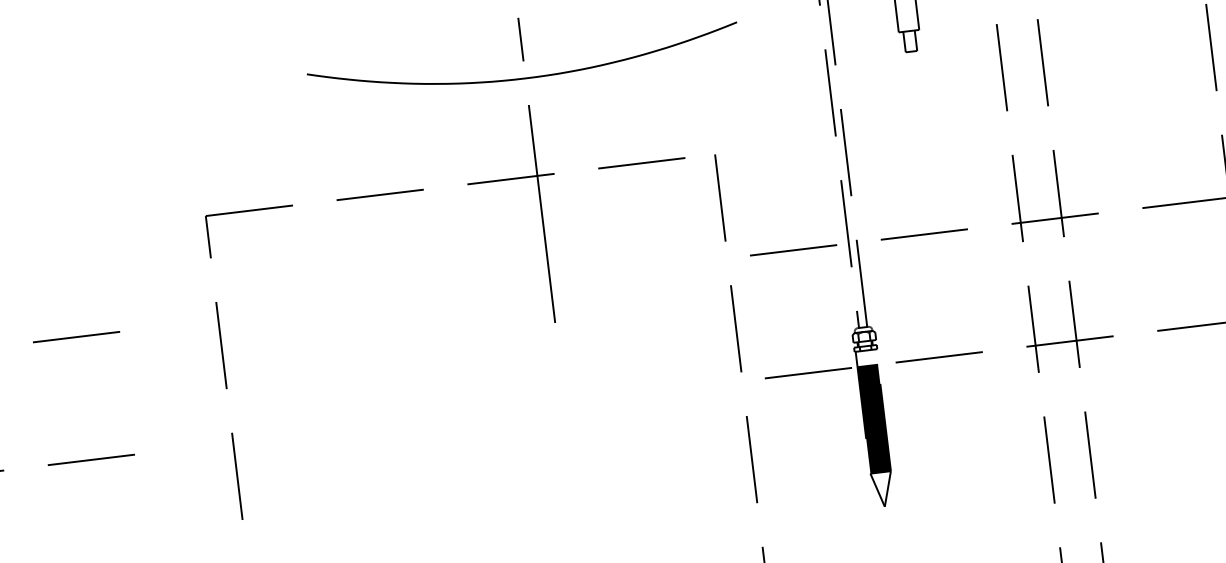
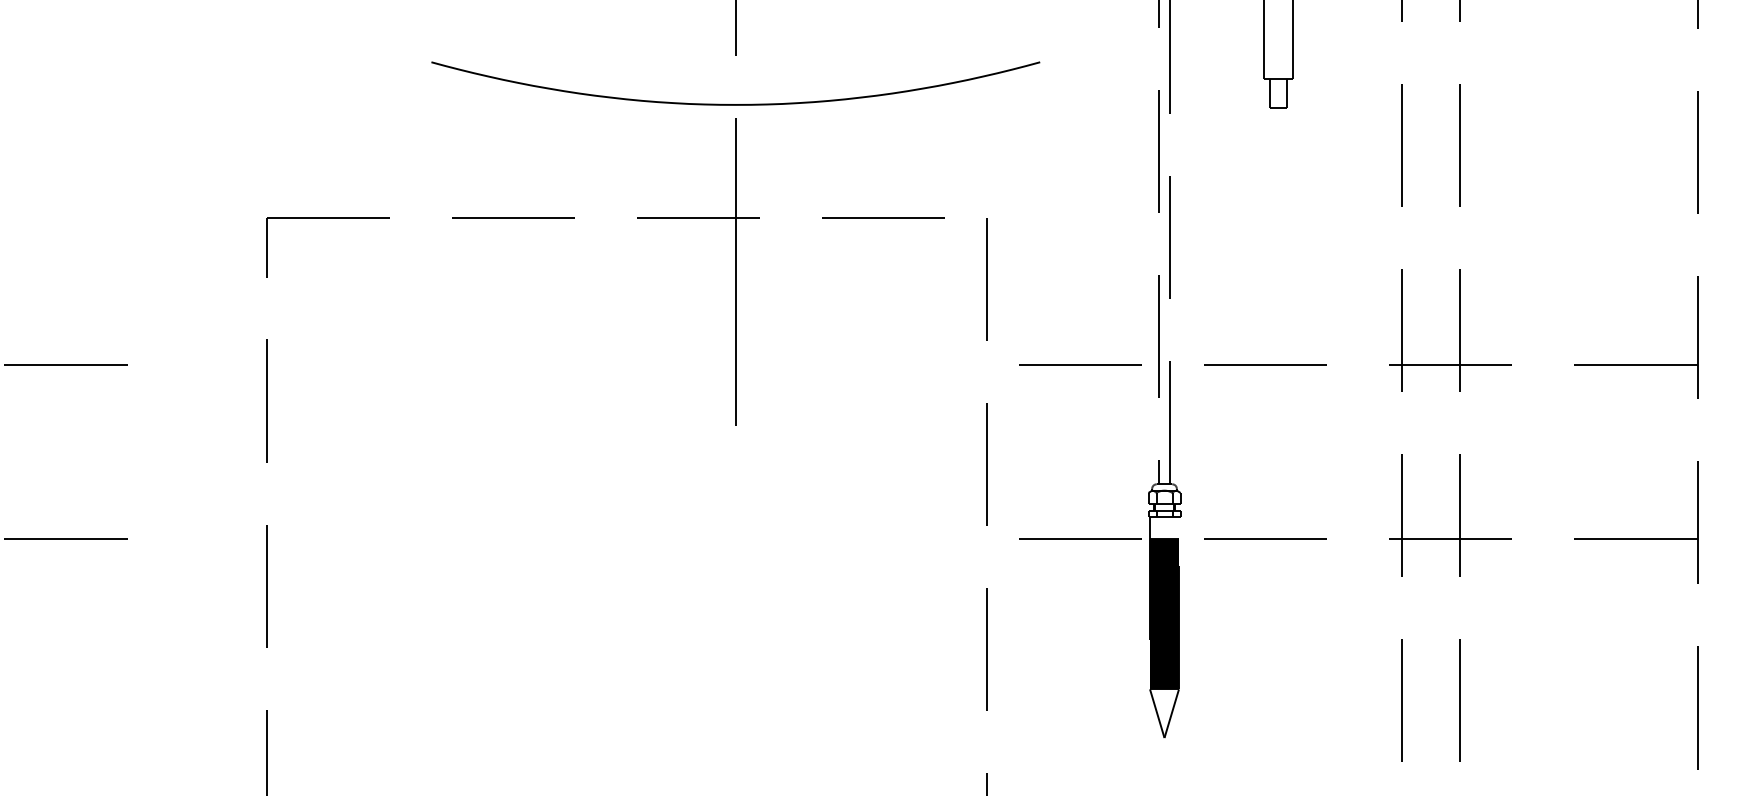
curve: (525, 78) -> (735, 104), moved

